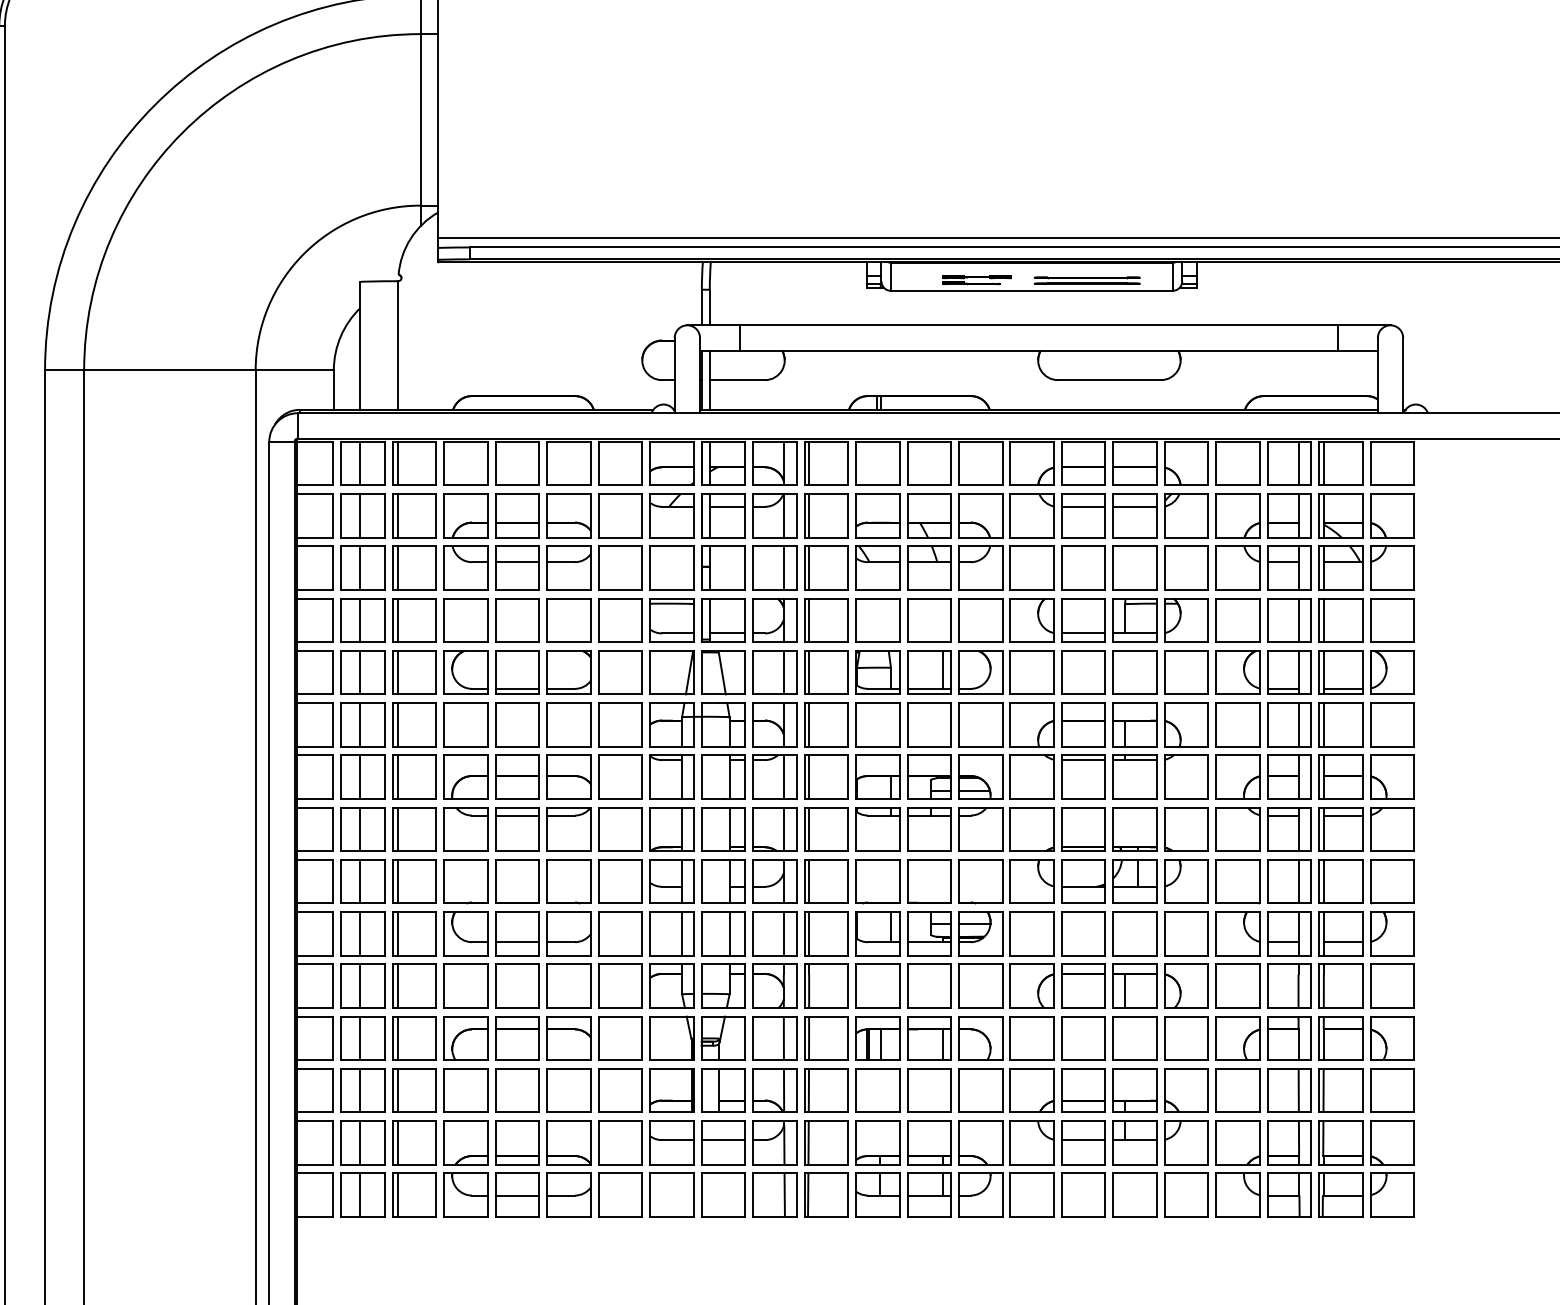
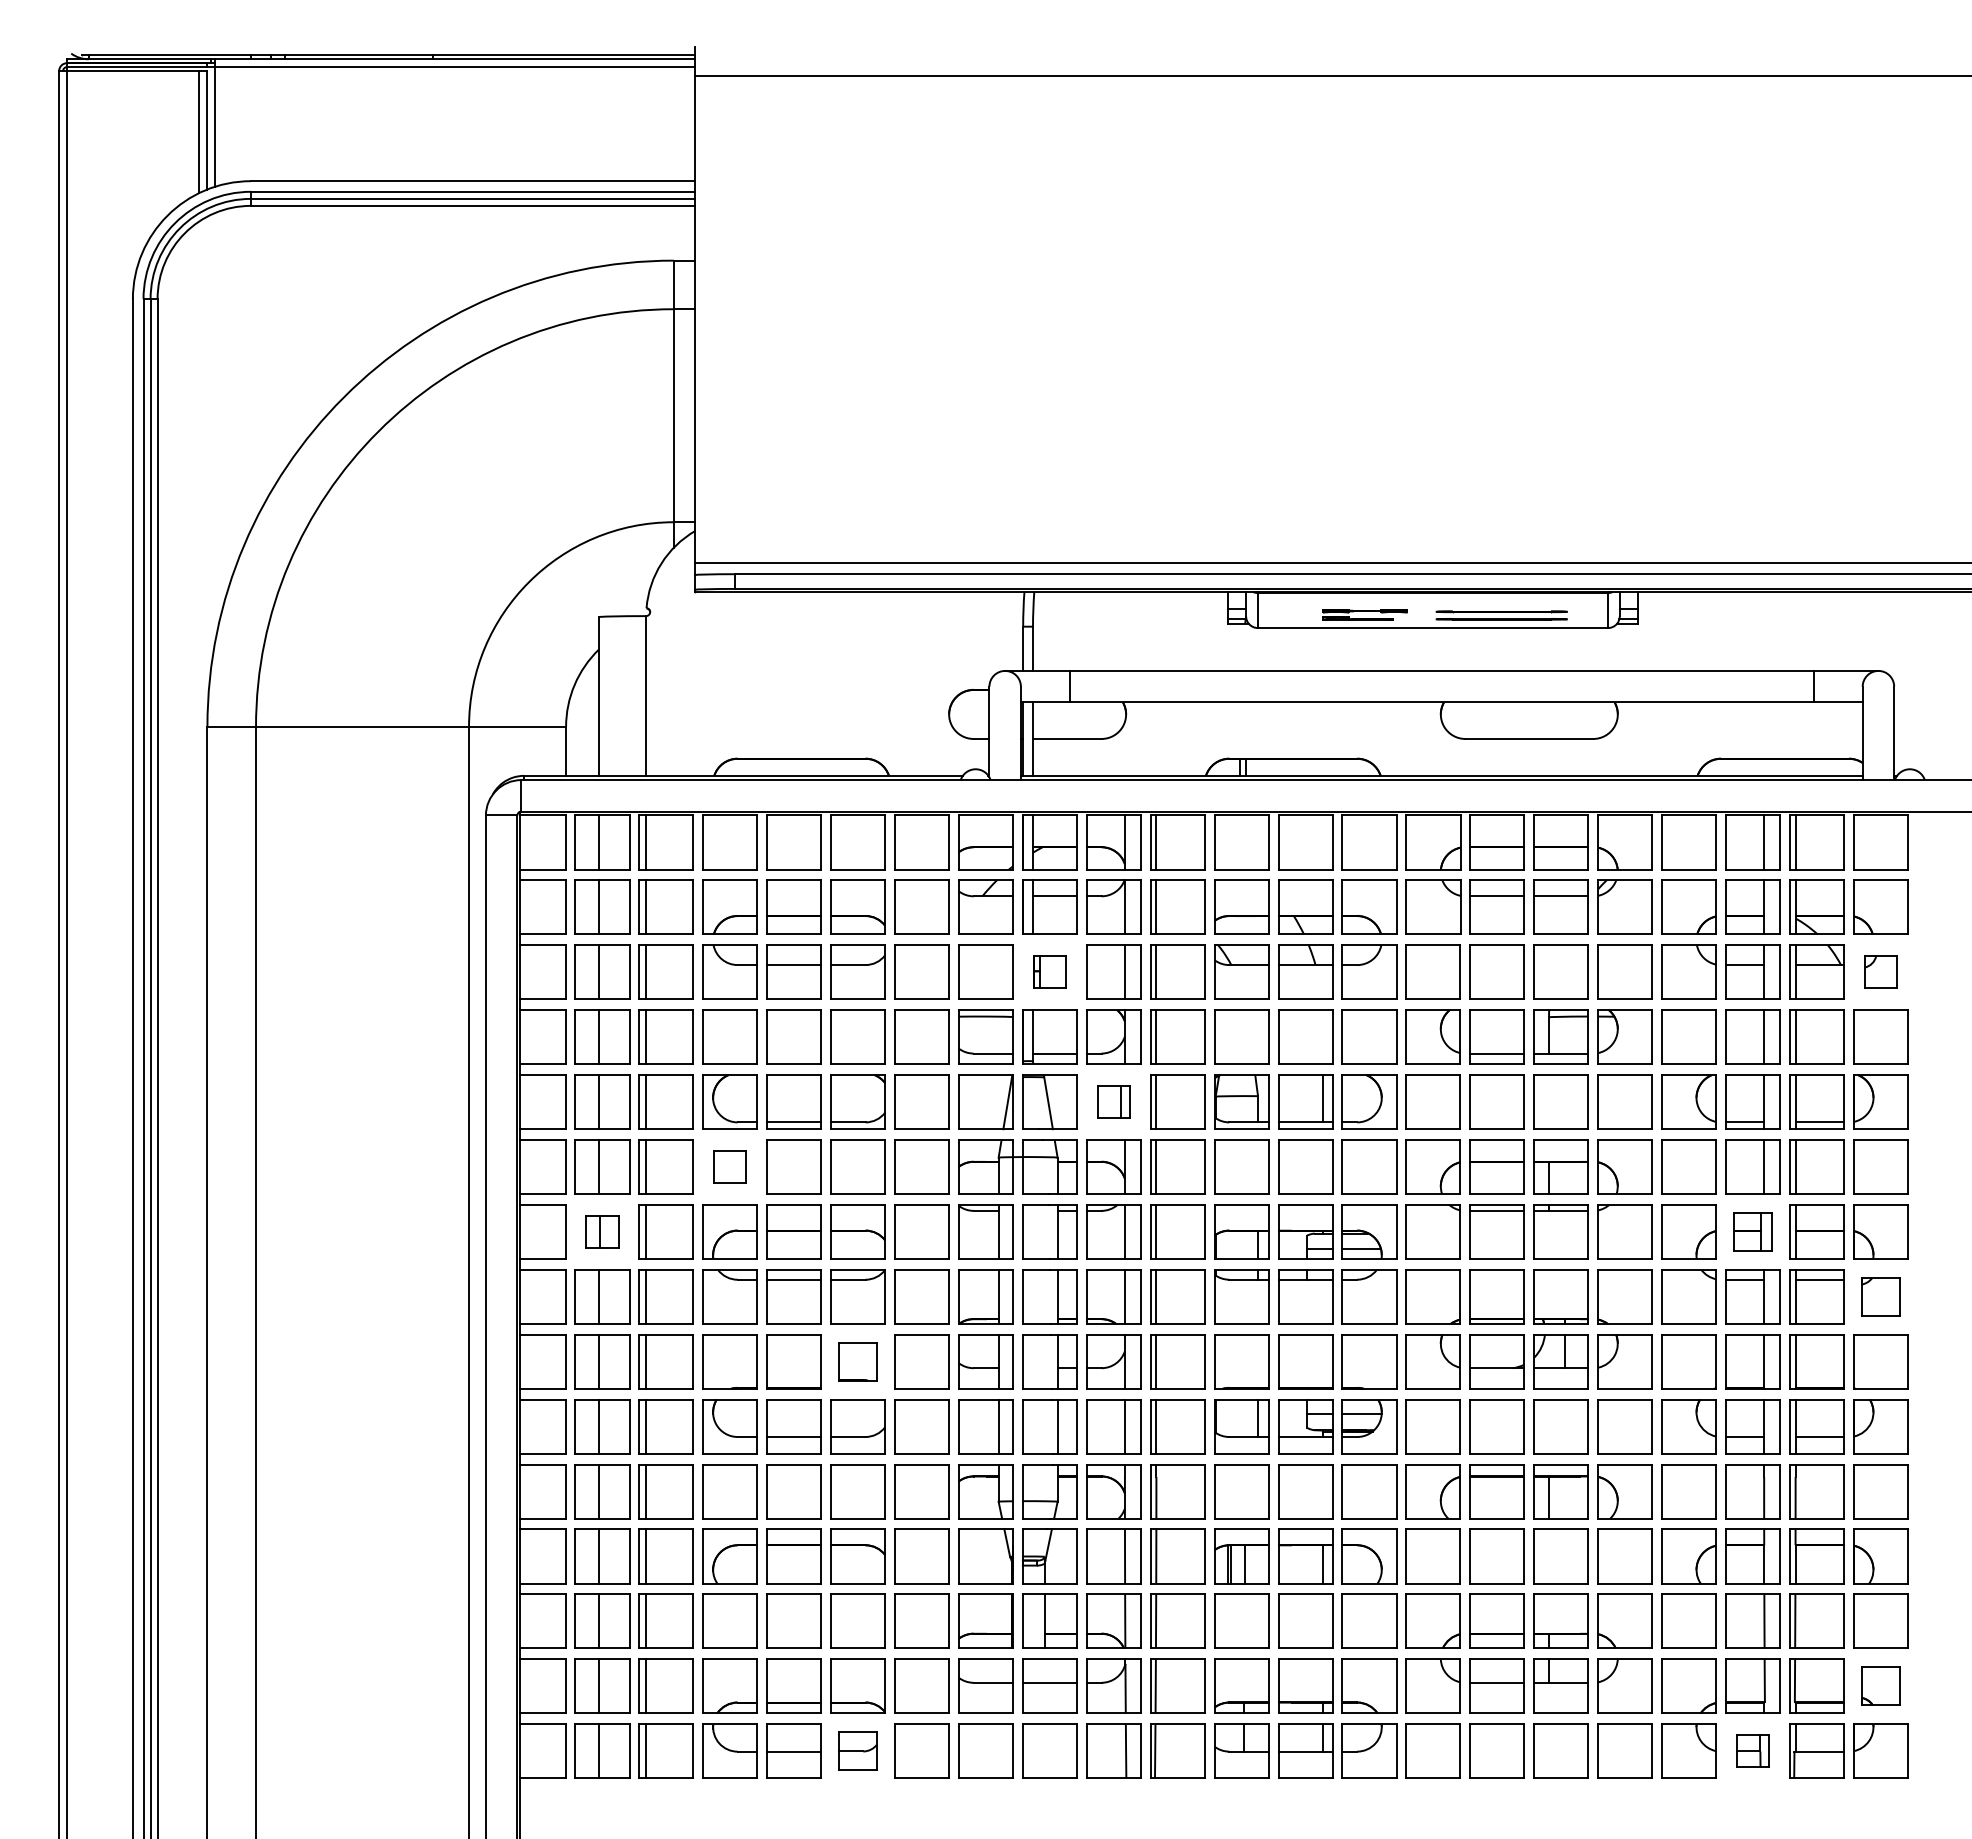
part: (723, 567) -> (1049, 971), size x0.6
part: (1392, 567) -> (1880, 971), size x0.6
part: (774, 672) -> (1113, 1101), size x0.6
part: (465, 724) -> (729, 1166), size x0.6
part: (363, 776) -> (602, 1231), size x0.6
part: (1289, 776) -> (1752, 1231), size x0.7
part: (1392, 829) -> (1880, 1296), size x0.7
part: (568, 881) -> (857, 1361), size x0.7
part: (1392, 1142) -> (1880, 1685), size x0.7
part: (568, 1194) -> (857, 1750), size x0.7
part: (1289, 1194) -> (1752, 1750), size x0.6

